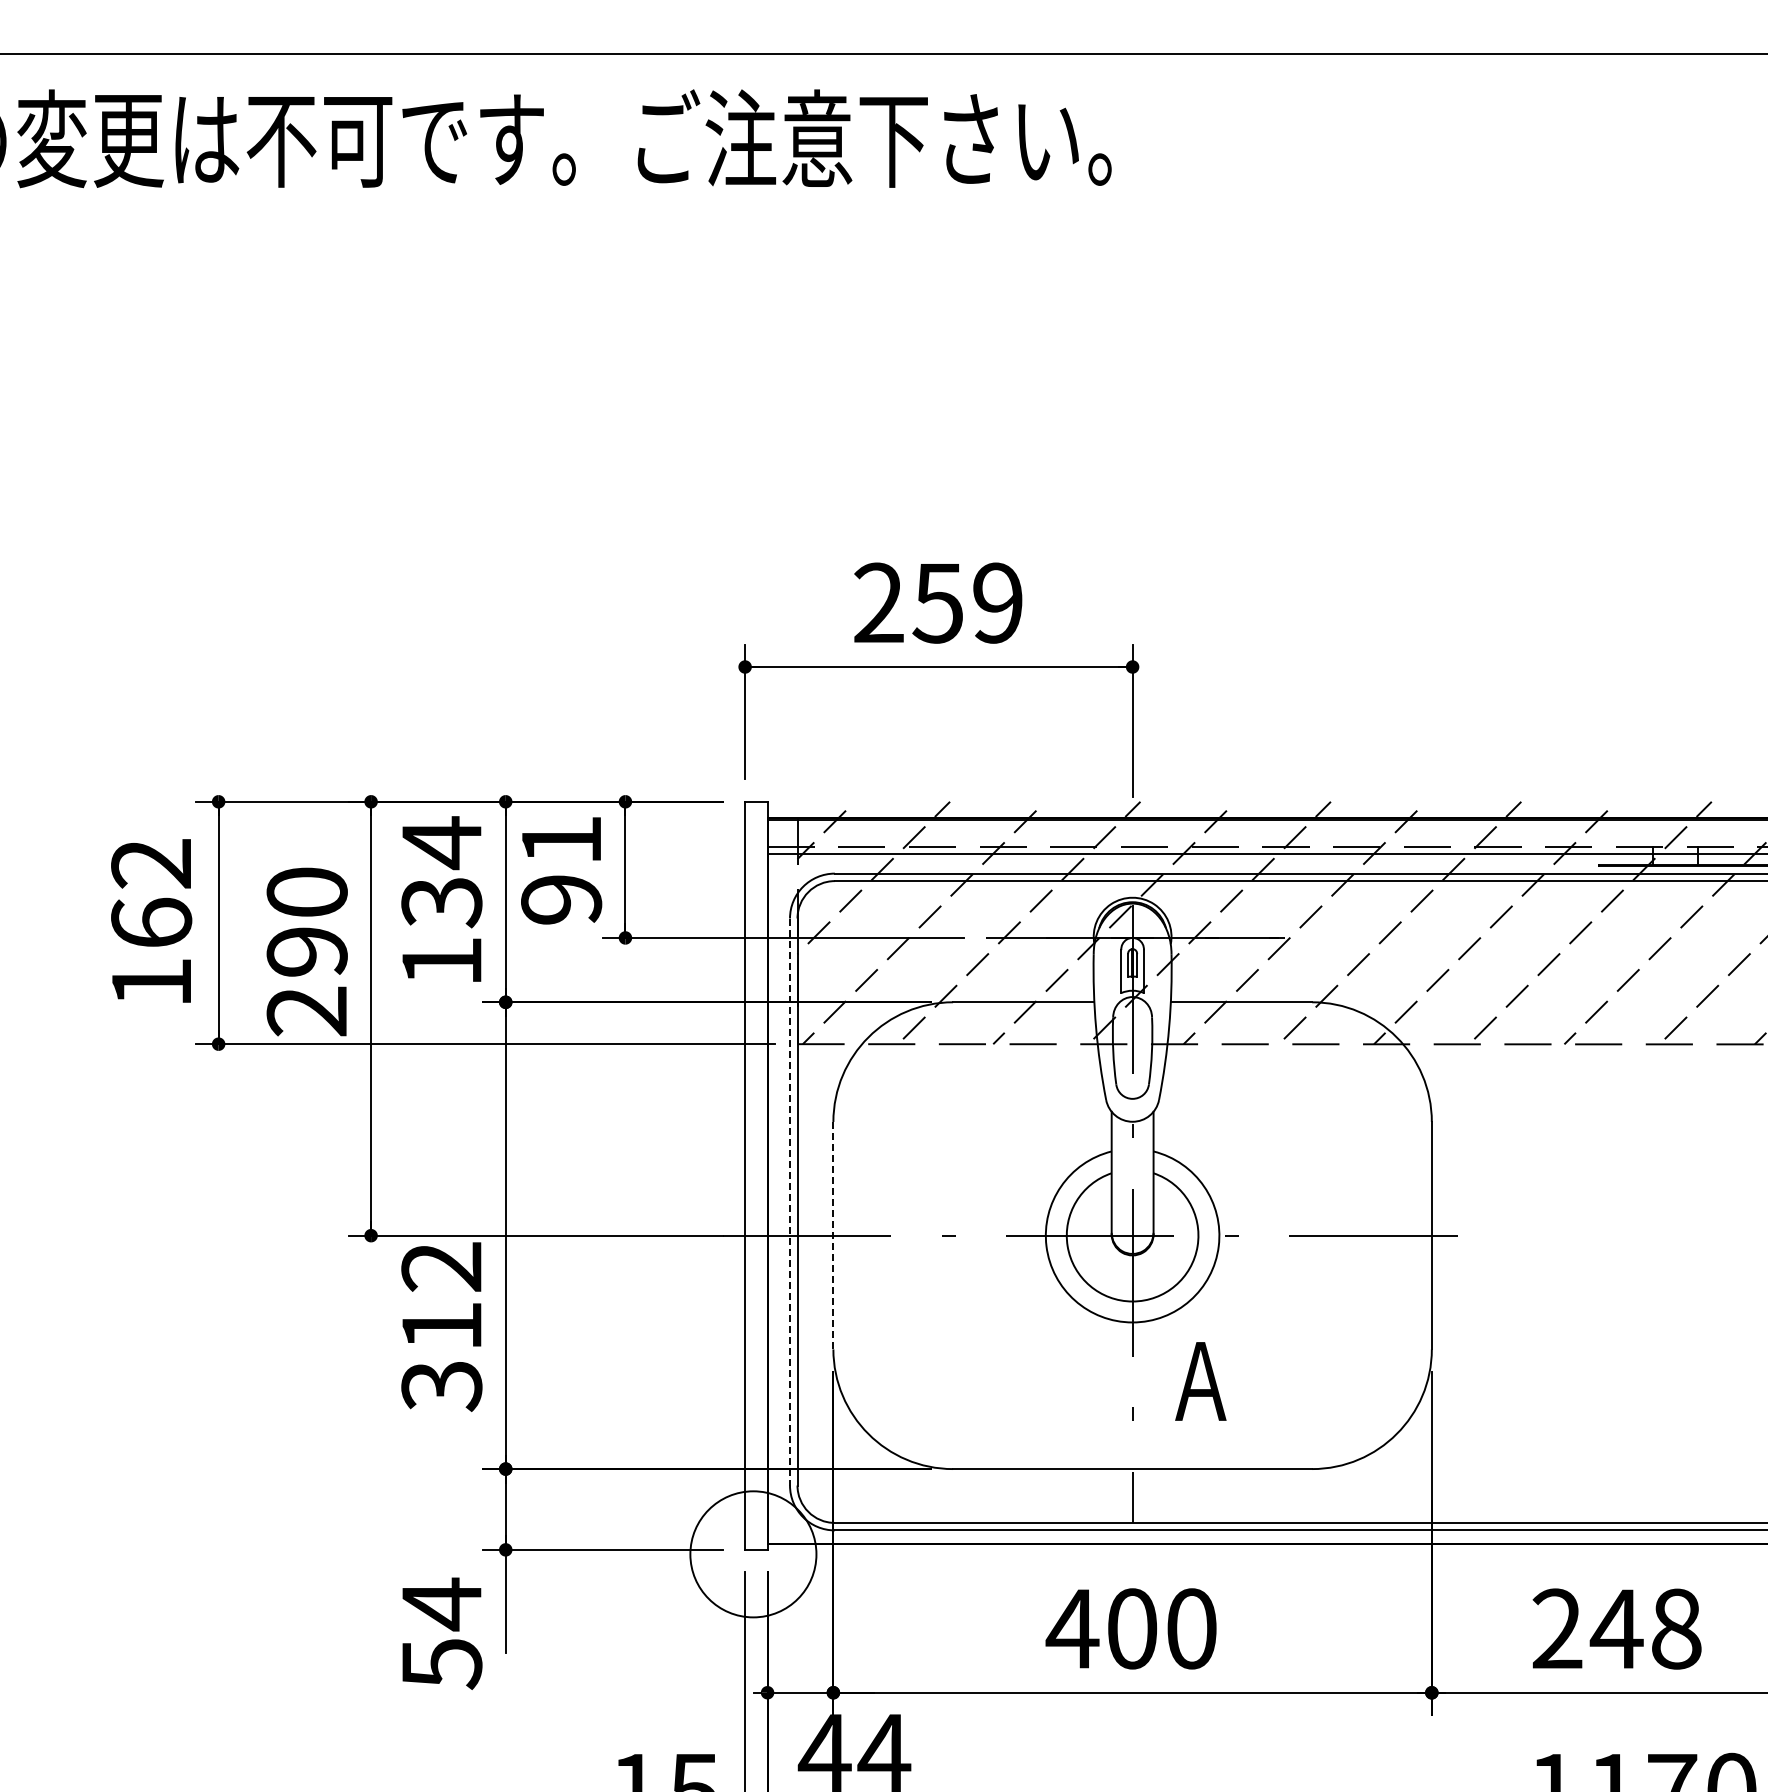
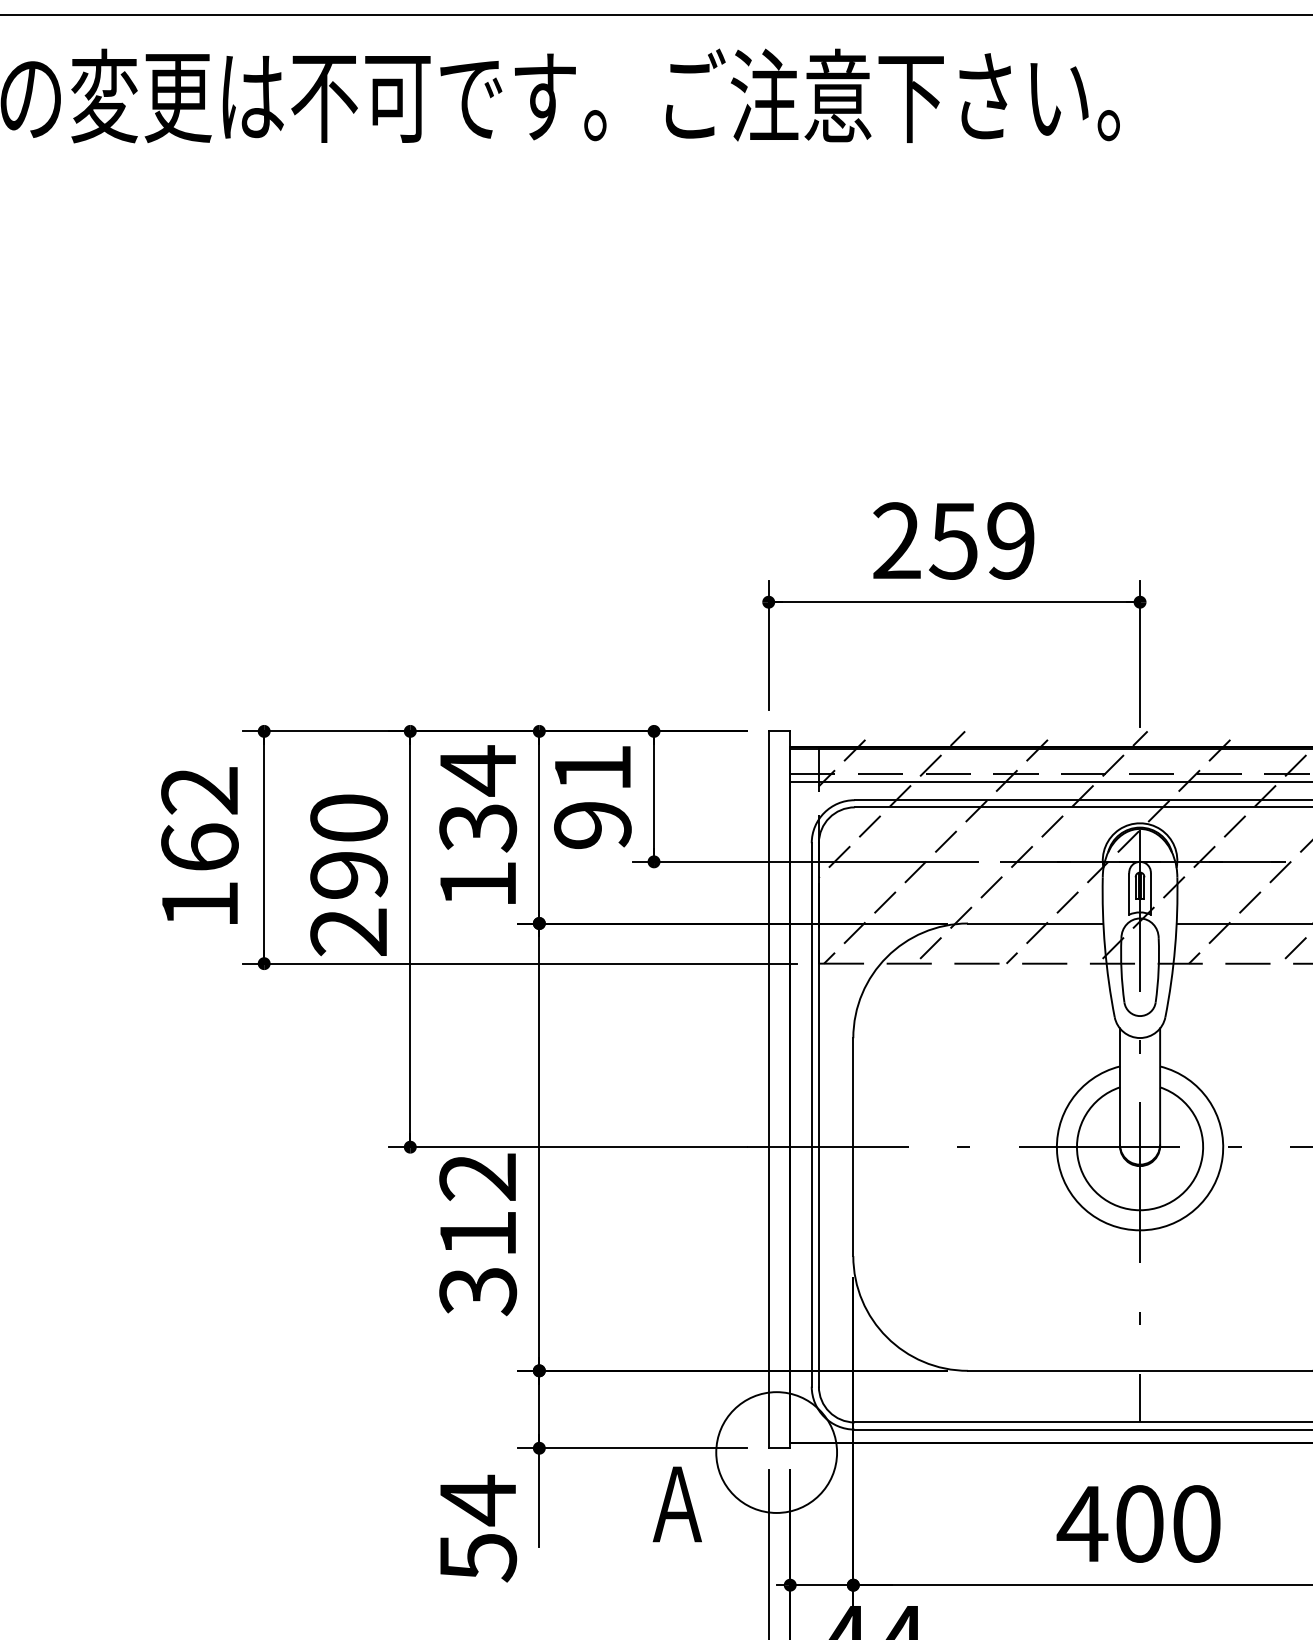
line: (790, 1202) -> (812, 1115), dashed -> solid
line: (833, 1235) -> (853, 1147), dashed -> solid
text: (1200, 1381) -> (677, 1504), moved

